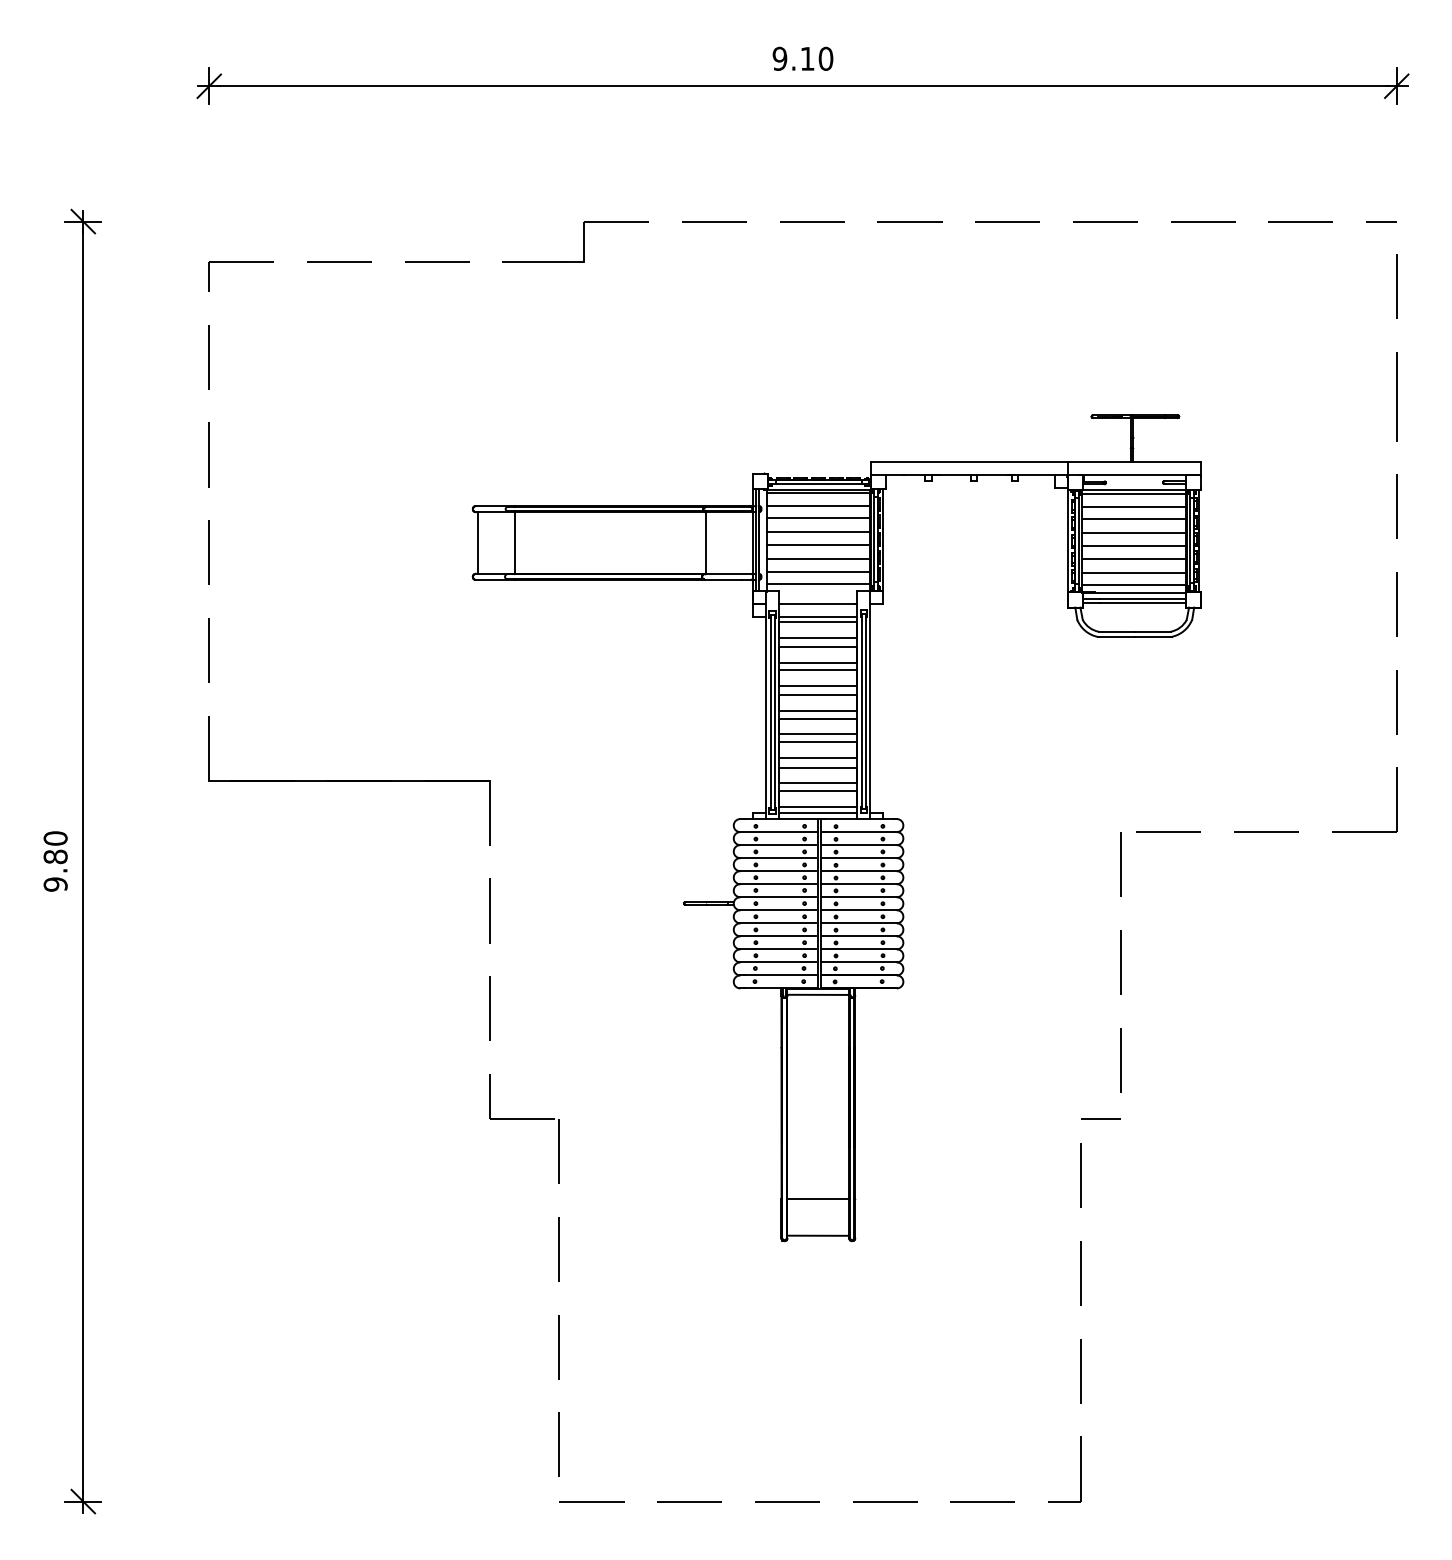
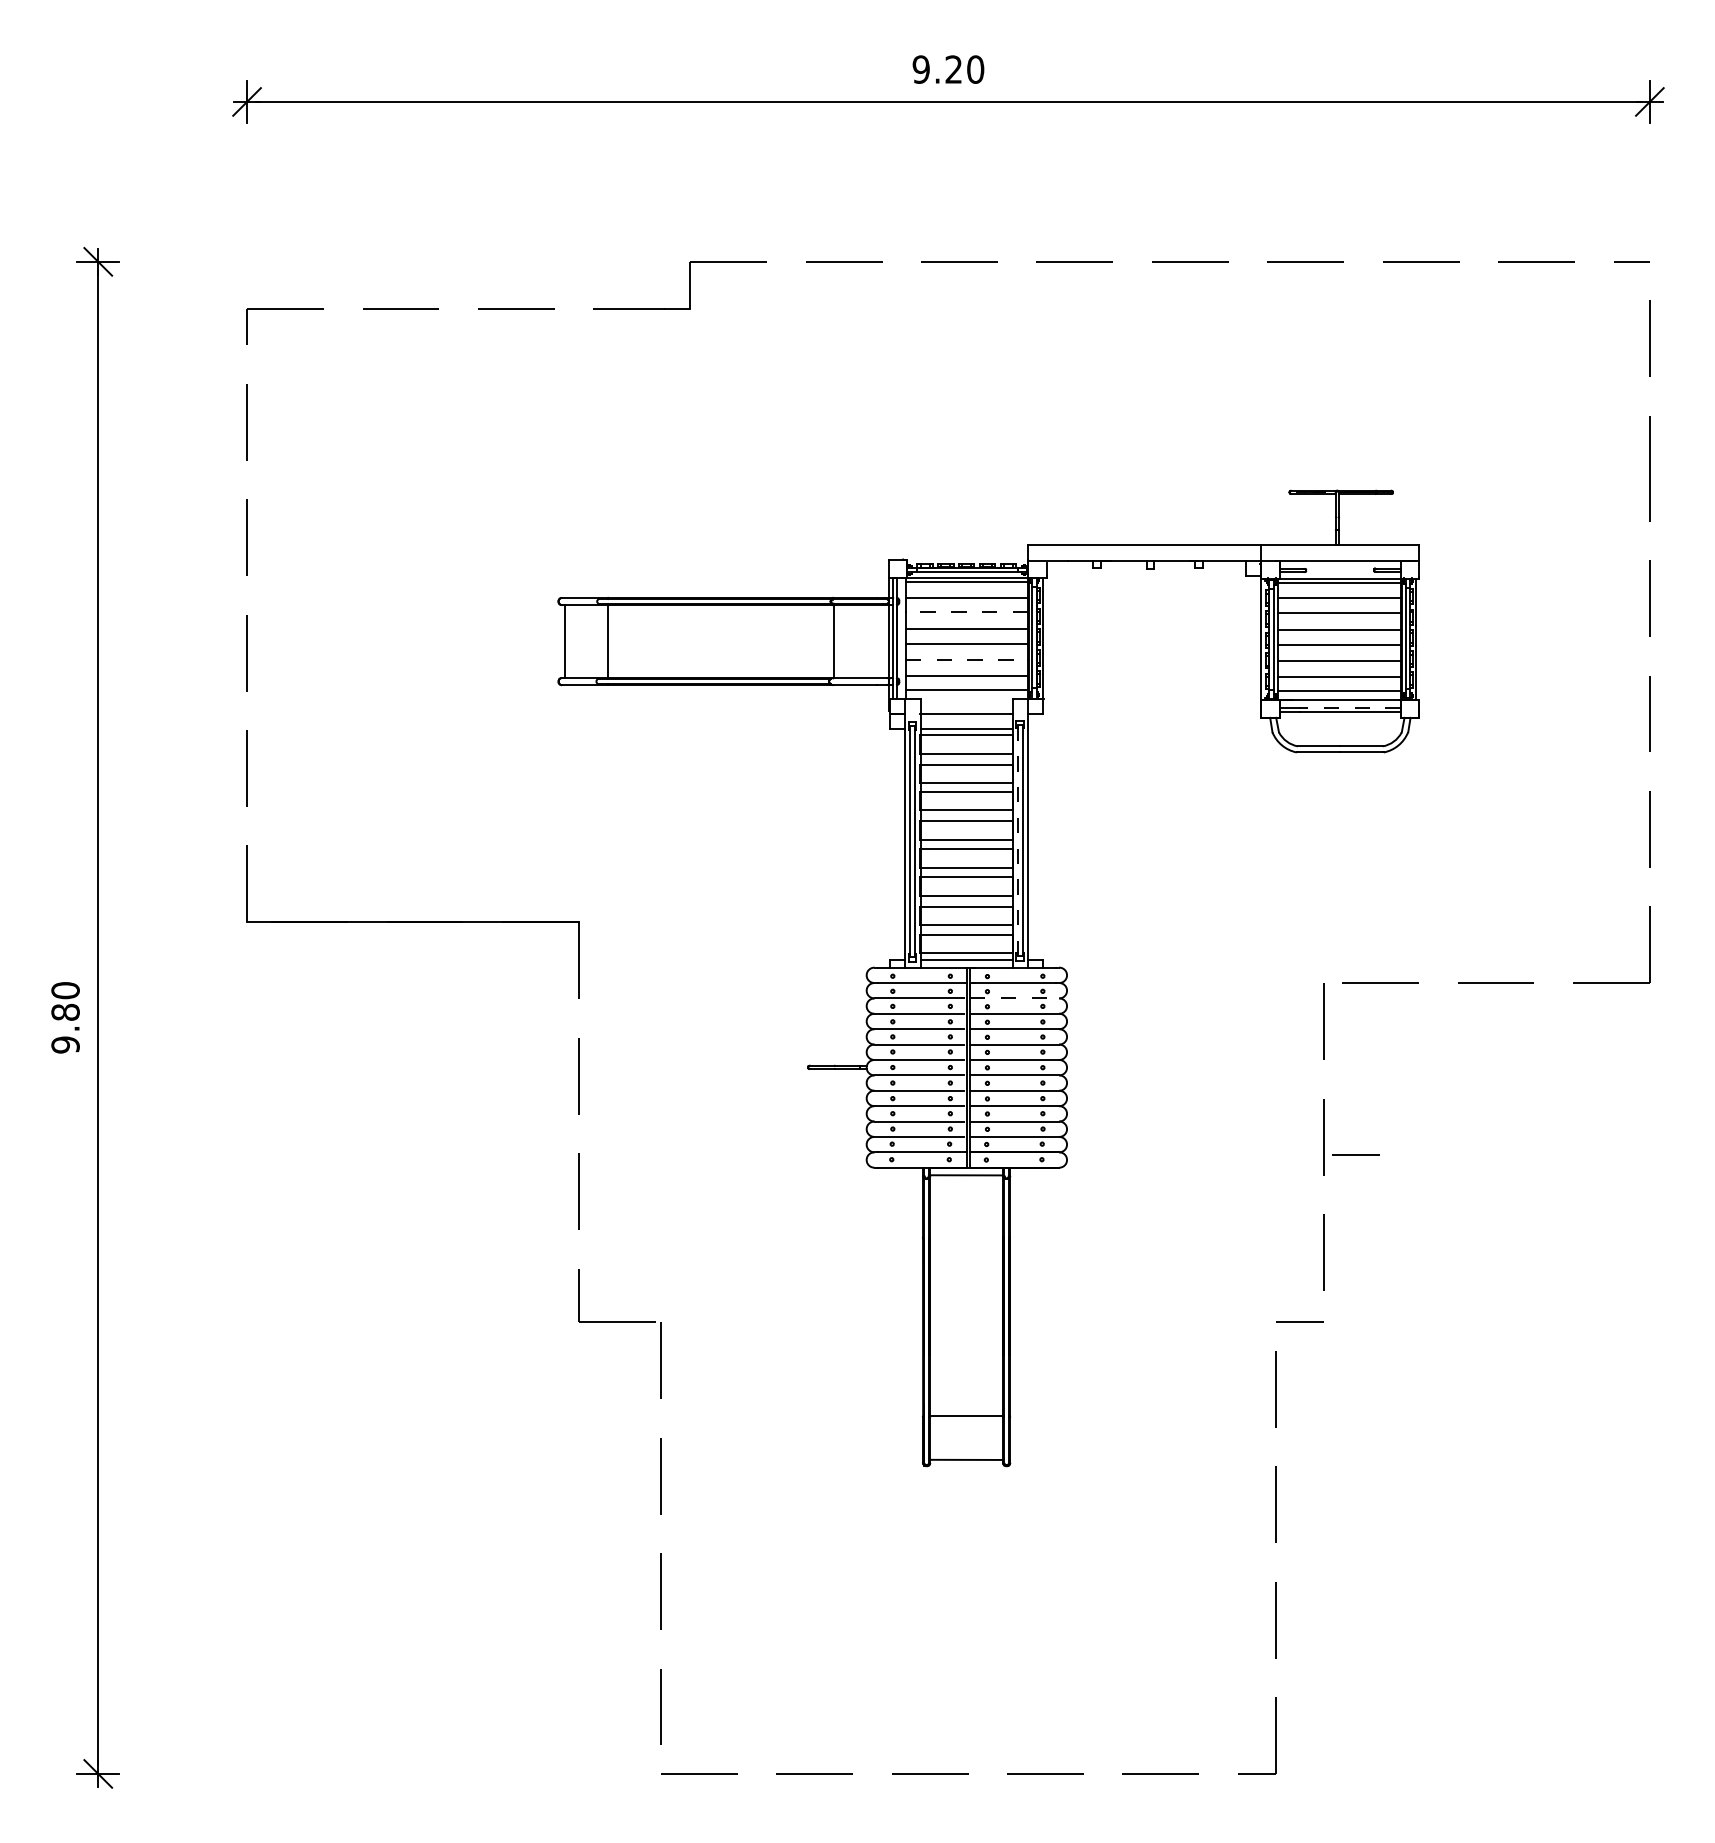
text: (807, 58) -> (953, 69), 9.10 -> 9.20
line: (818, 518) -> (966, 612), solid -> dashed
line: (819, 558) -> (967, 659), solid -> dashed
line: (1143, 598) -> (1350, 707), solid -> dashed
line: (861, 711) -> (1017, 840), solid -> dashed
line: (858, 845) -> (1014, 998), solid -> dashed
line: (1147, 977) -> (1355, 1154), added

